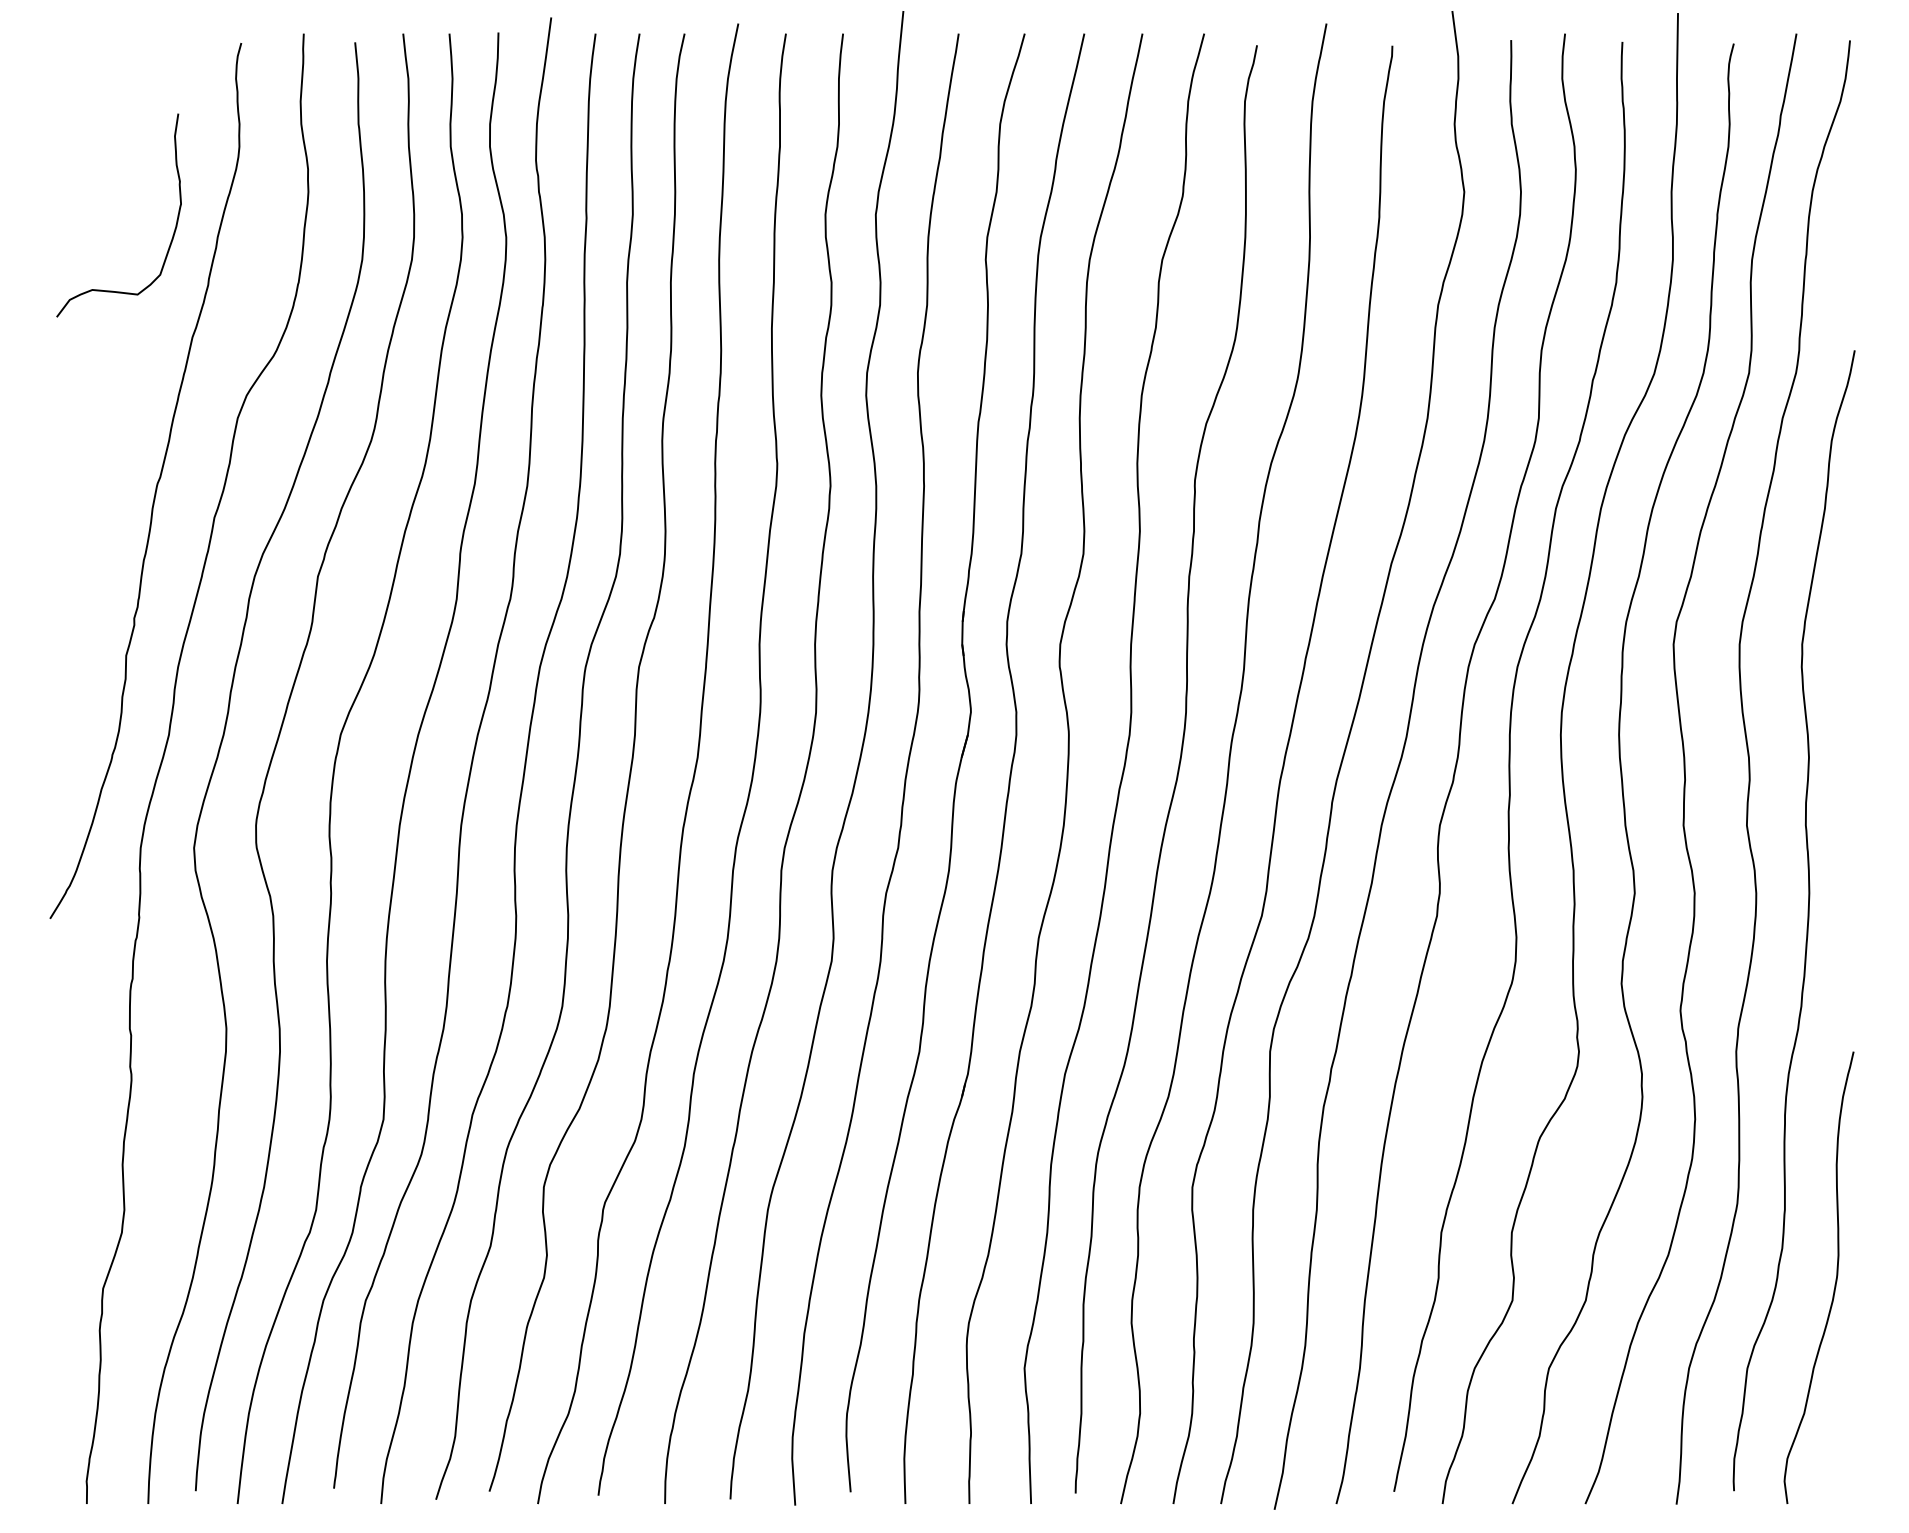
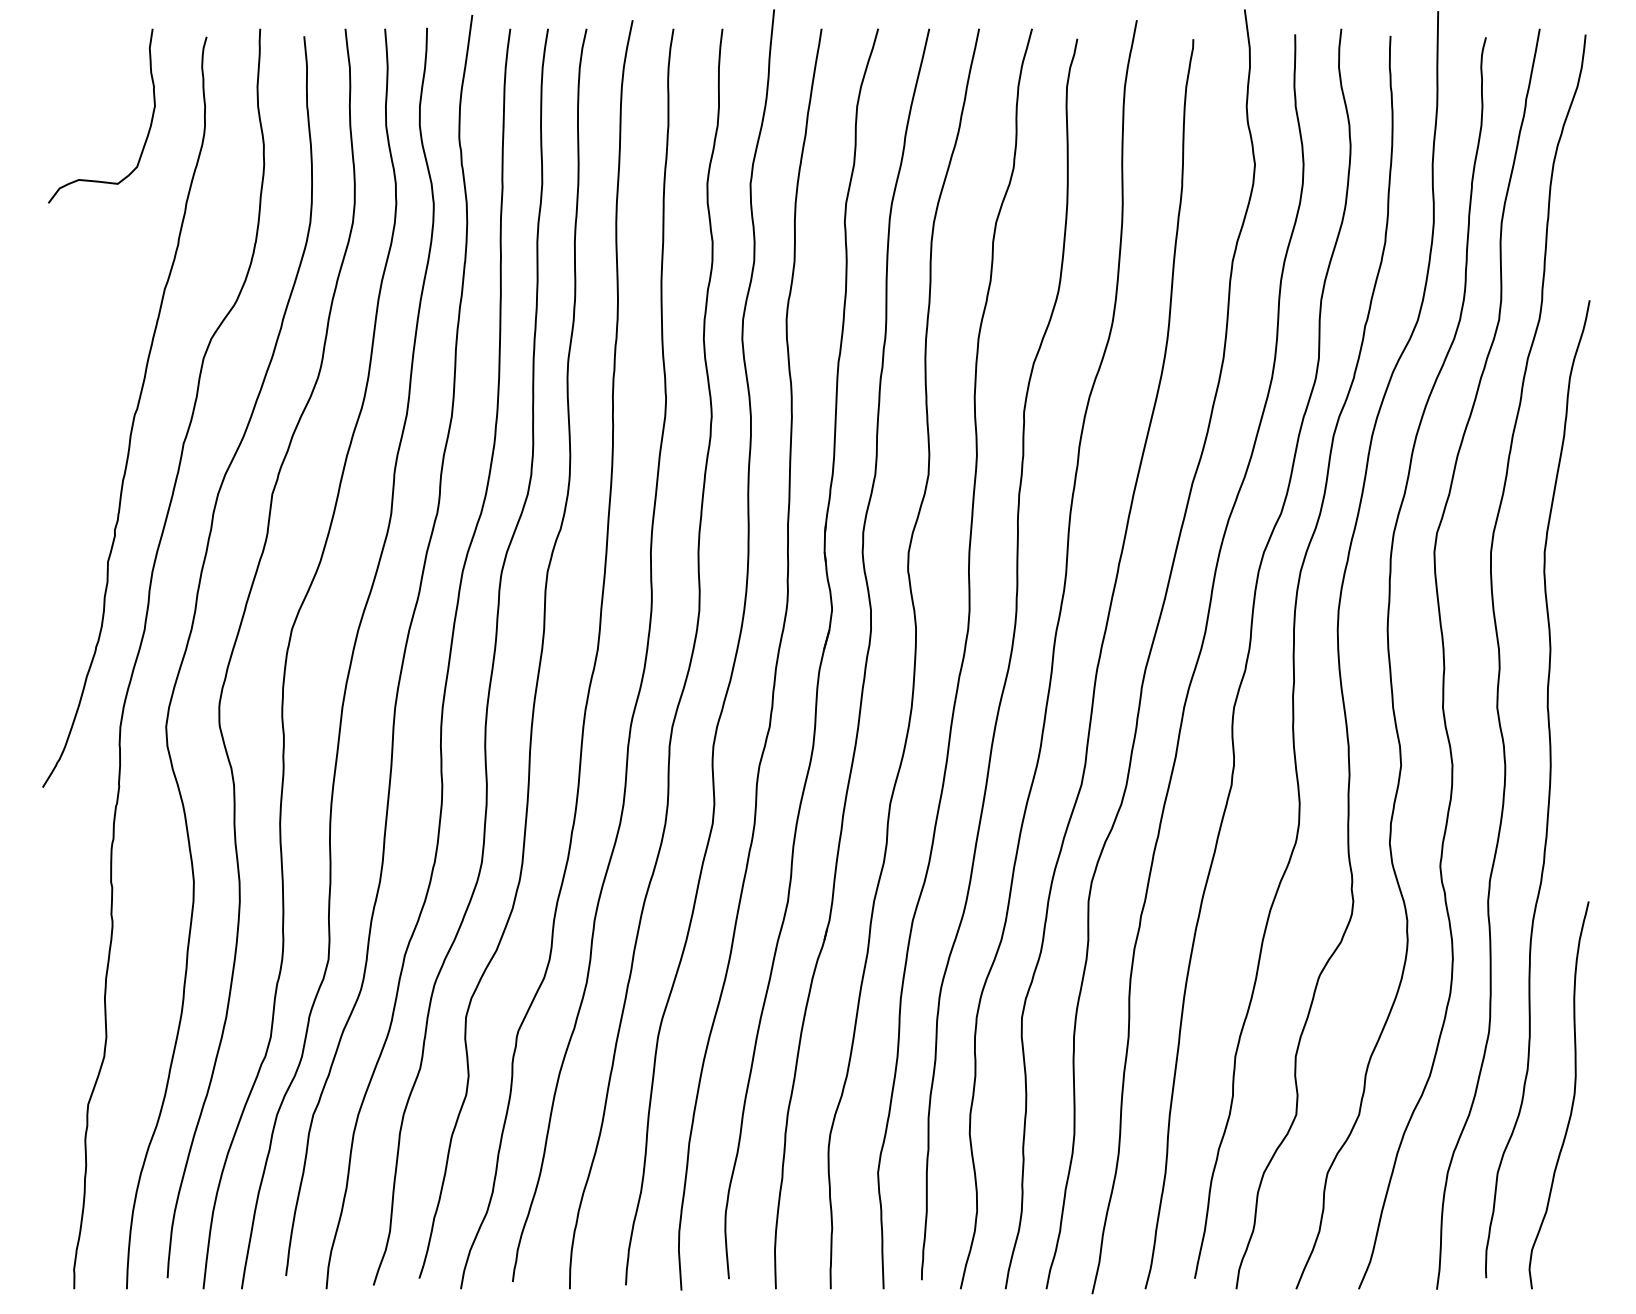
curve: (174, 228) -> (149, 127), moved

